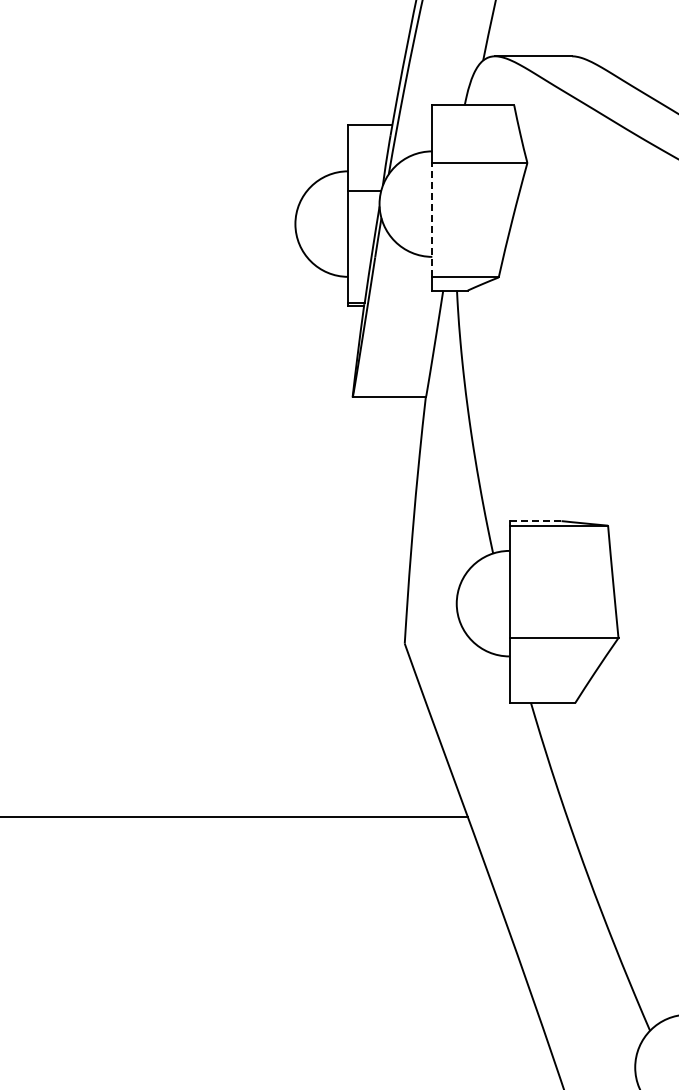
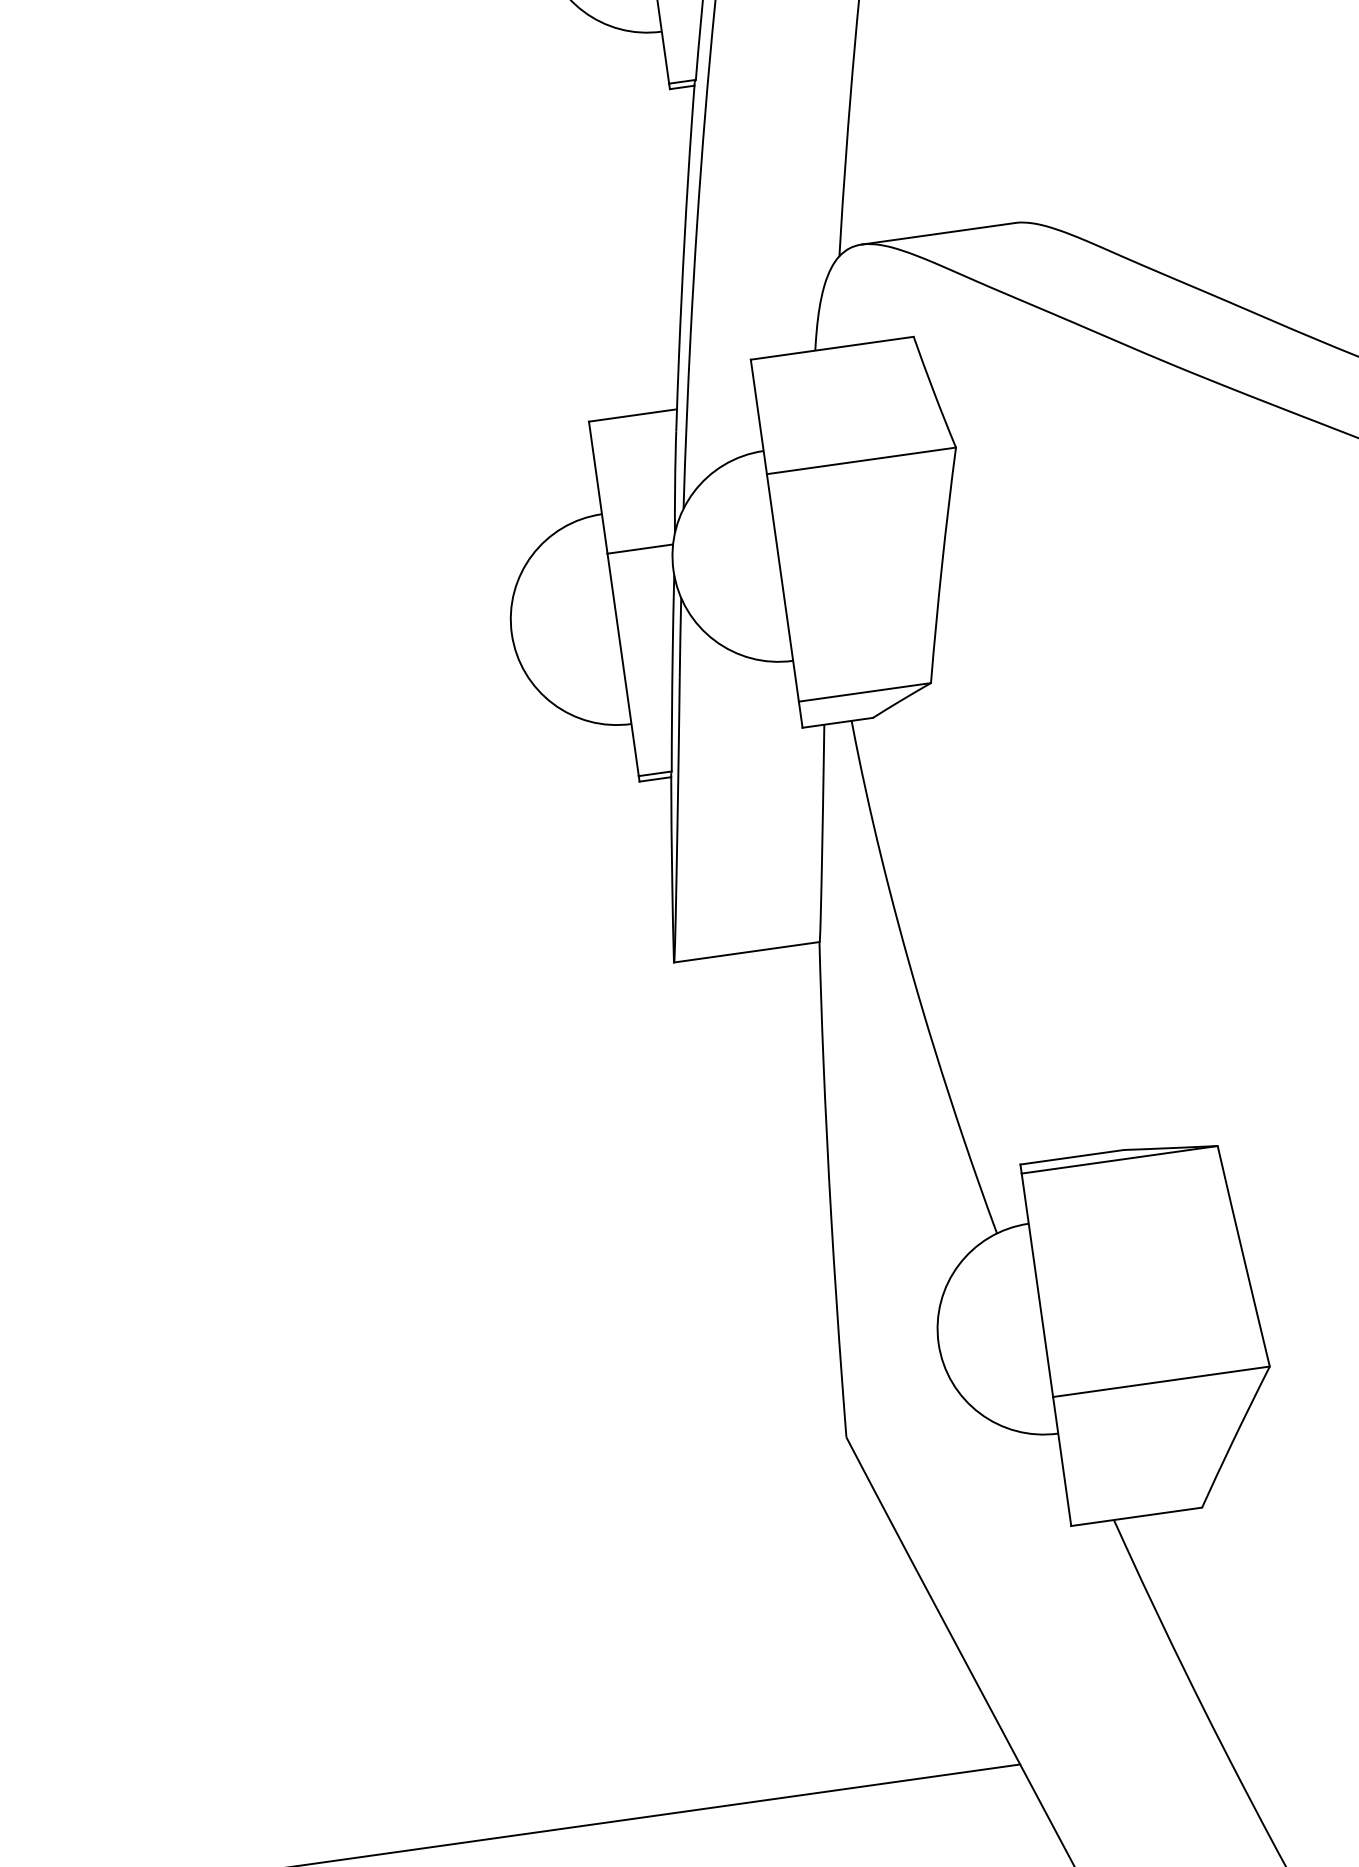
line: (432, 219) -> (783, 586), dashed -> solid
line: (536, 521) -> (1074, 1157), dashed -> solid

